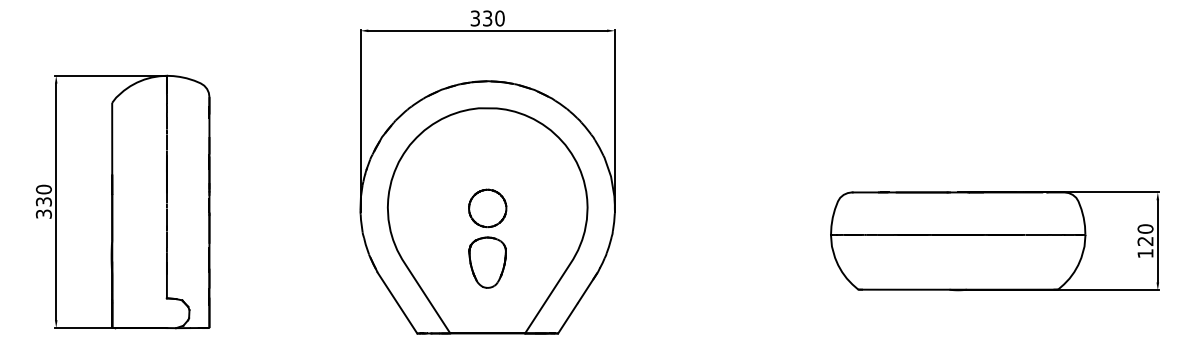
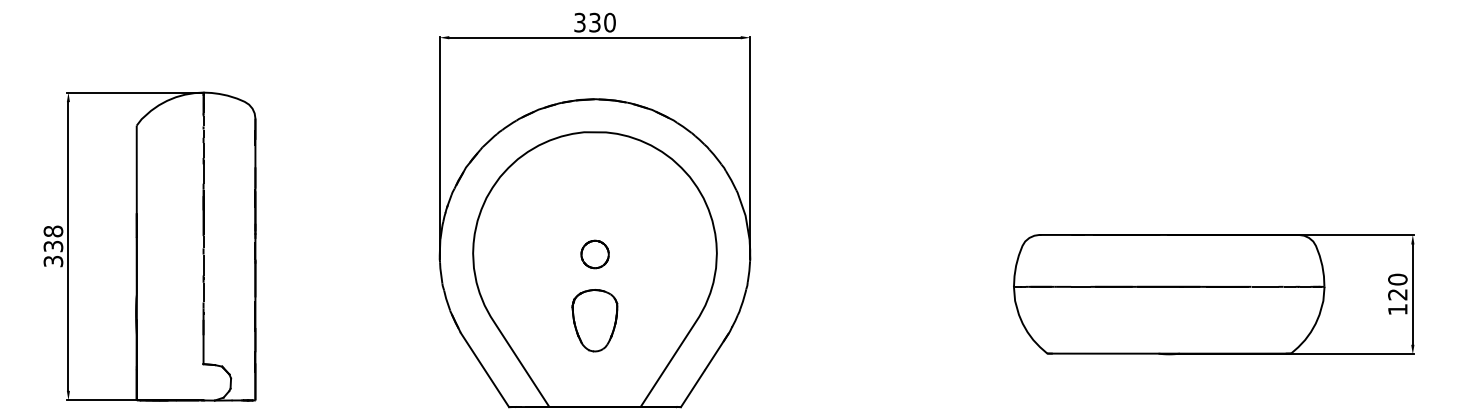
text: (43, 189) -> (52, 231), 330 -> 338
part: (487, 208) -> (594, 254), size x0.6

